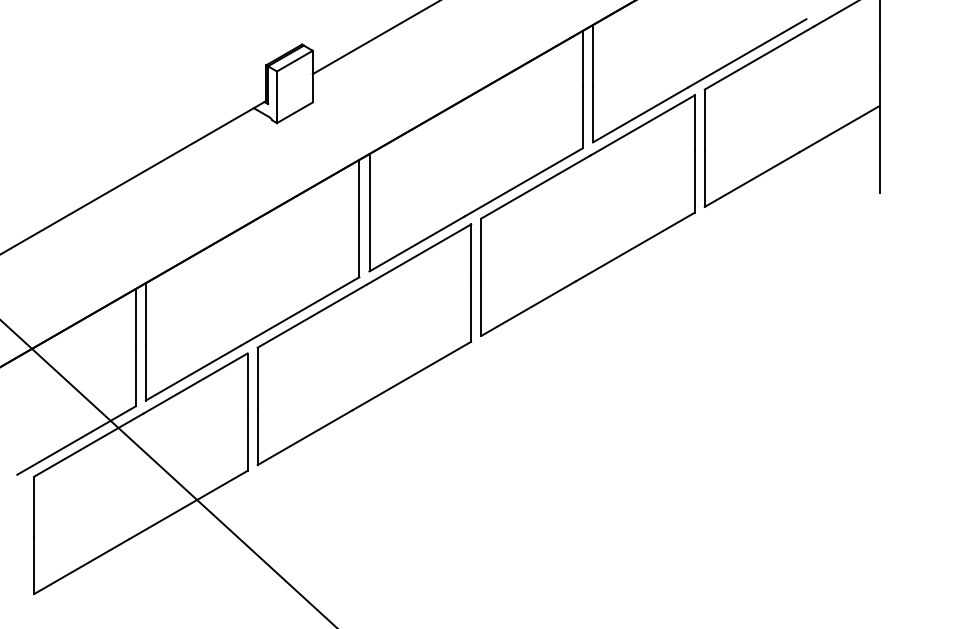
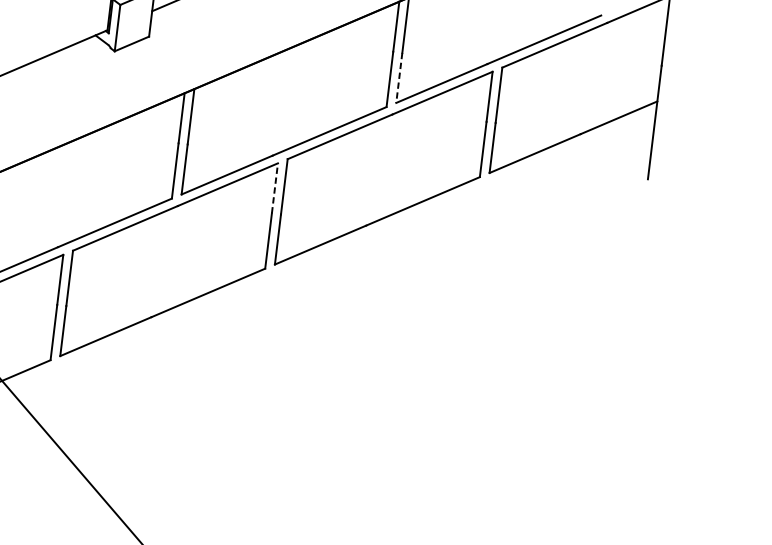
line: (593, 114) -> (399, 77), solid -> dashed
line: (471, 252) -> (275, 188), solid -> dashed

